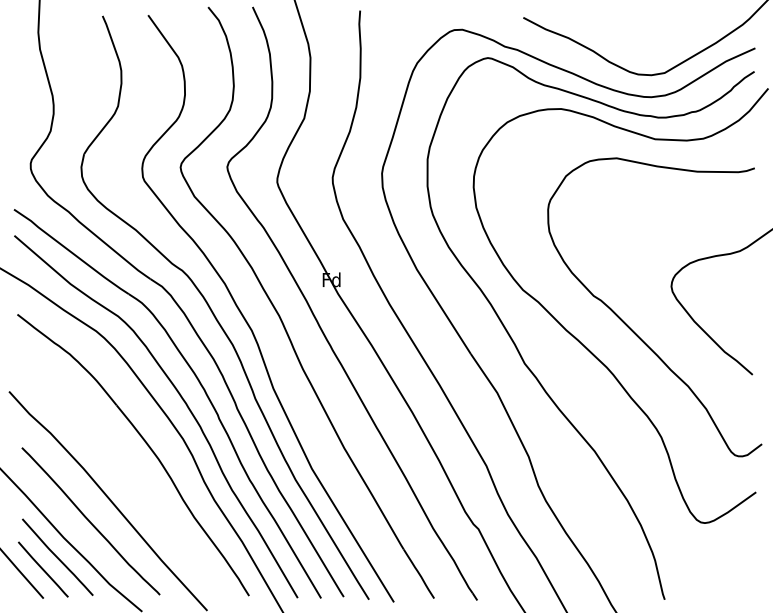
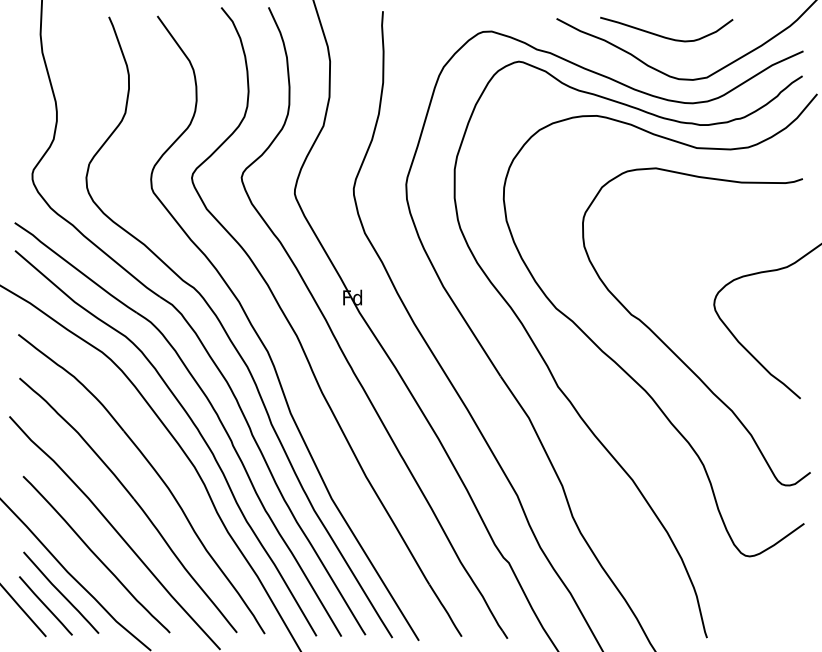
curve: (625, 34) -> (665, 36), added
part: (125, 470) -> (133, 500), added

